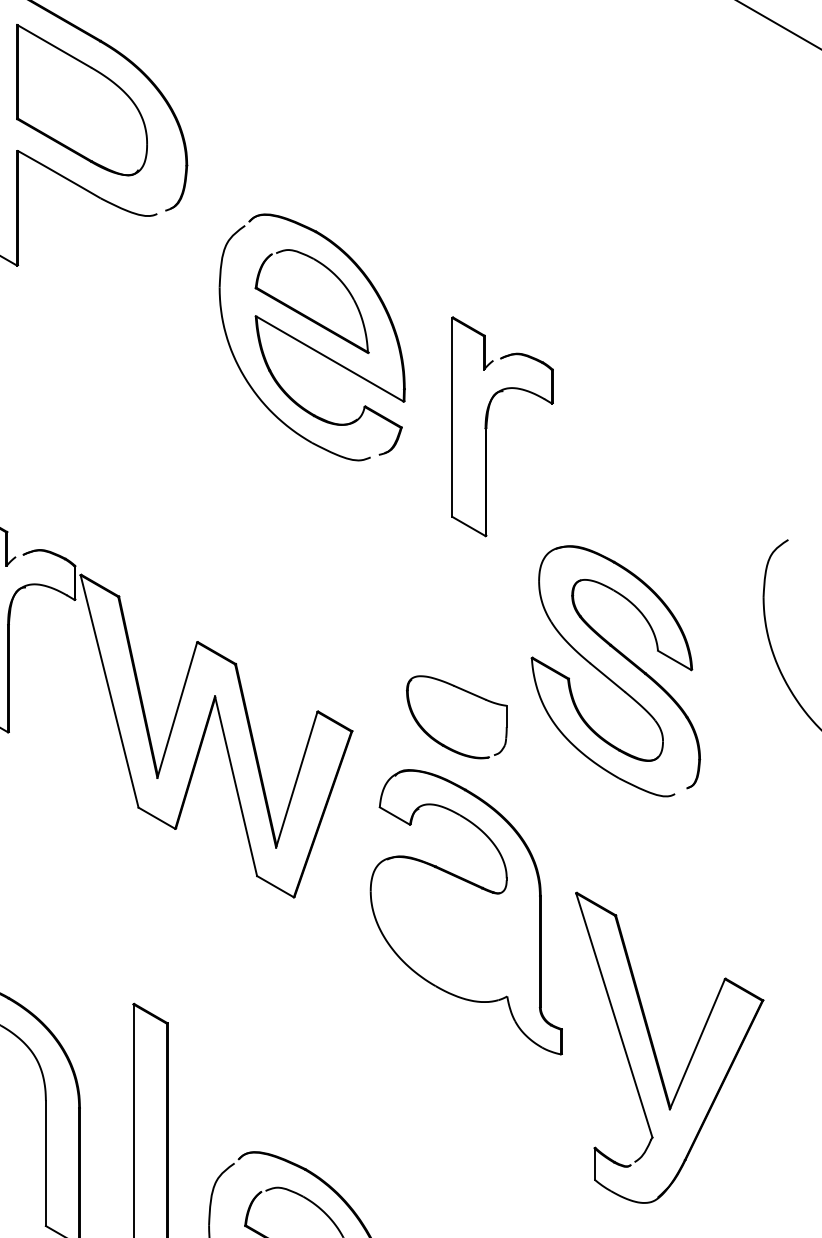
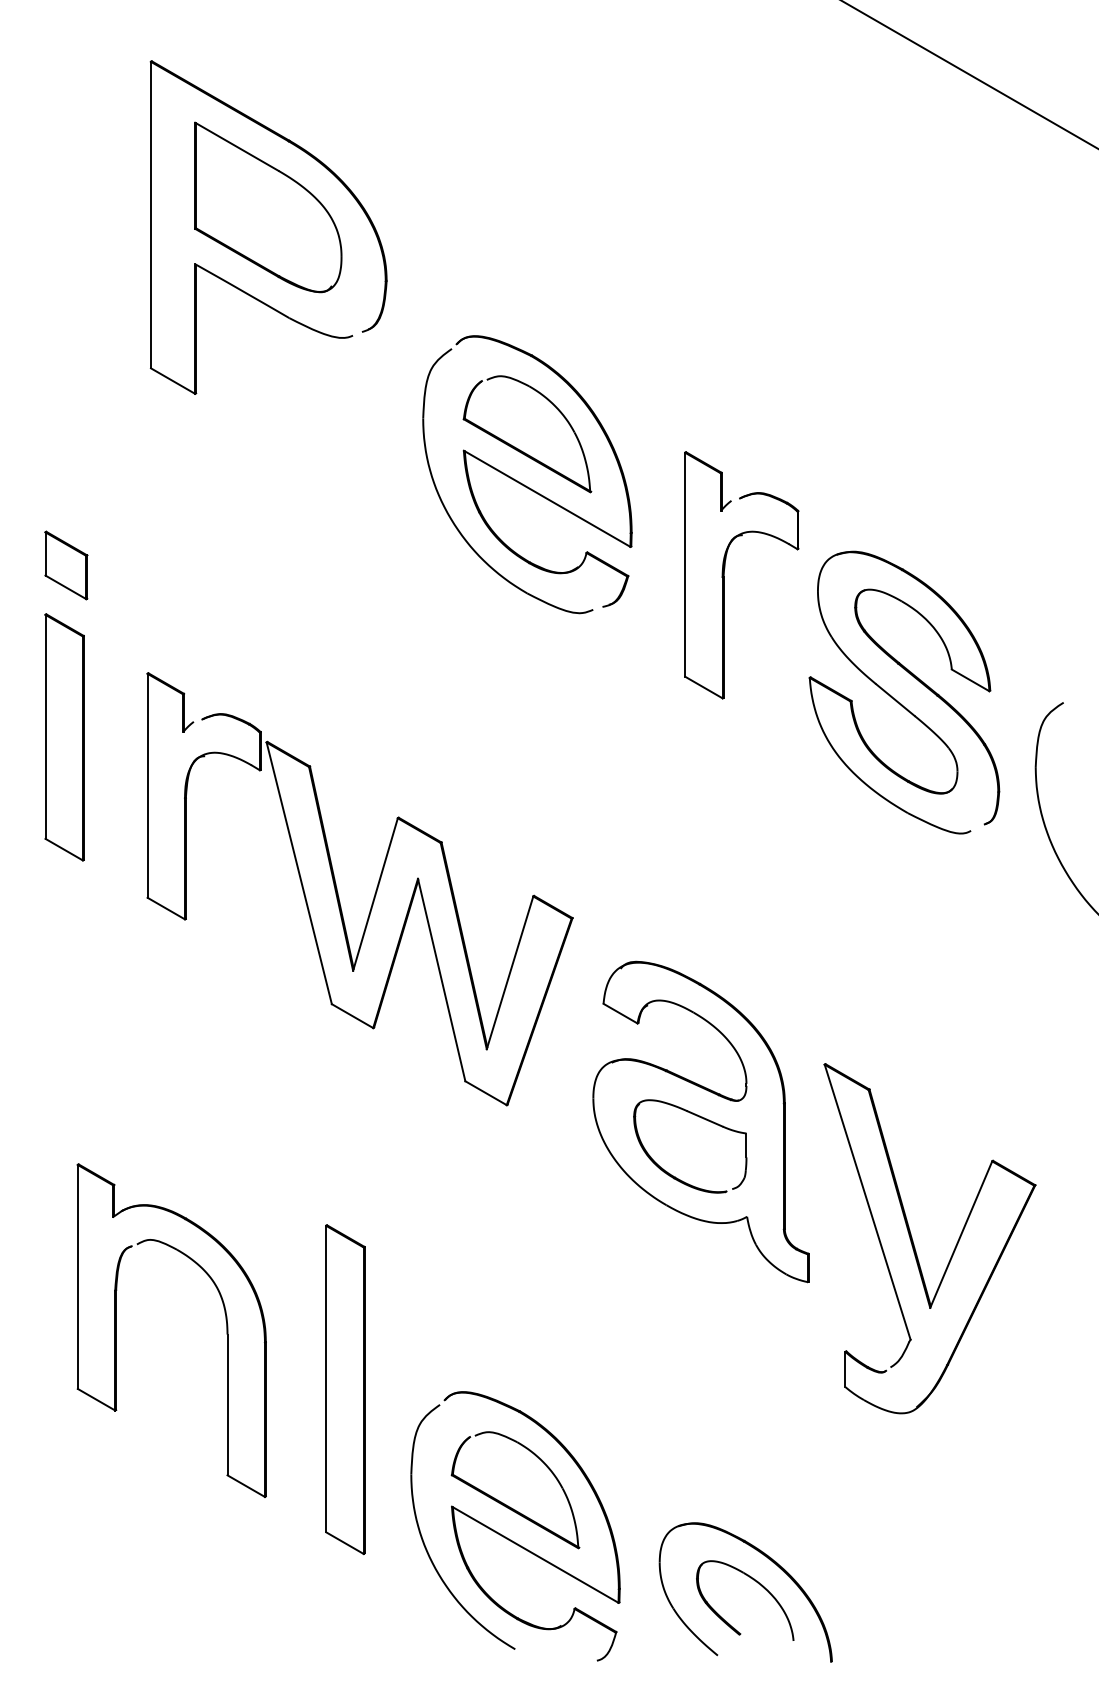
part: (608, 677) -> (896, 699), moved
part: (468, 693) -> (703, 1119), moved
part: (655, 1049) -> (913, 1240), moved

